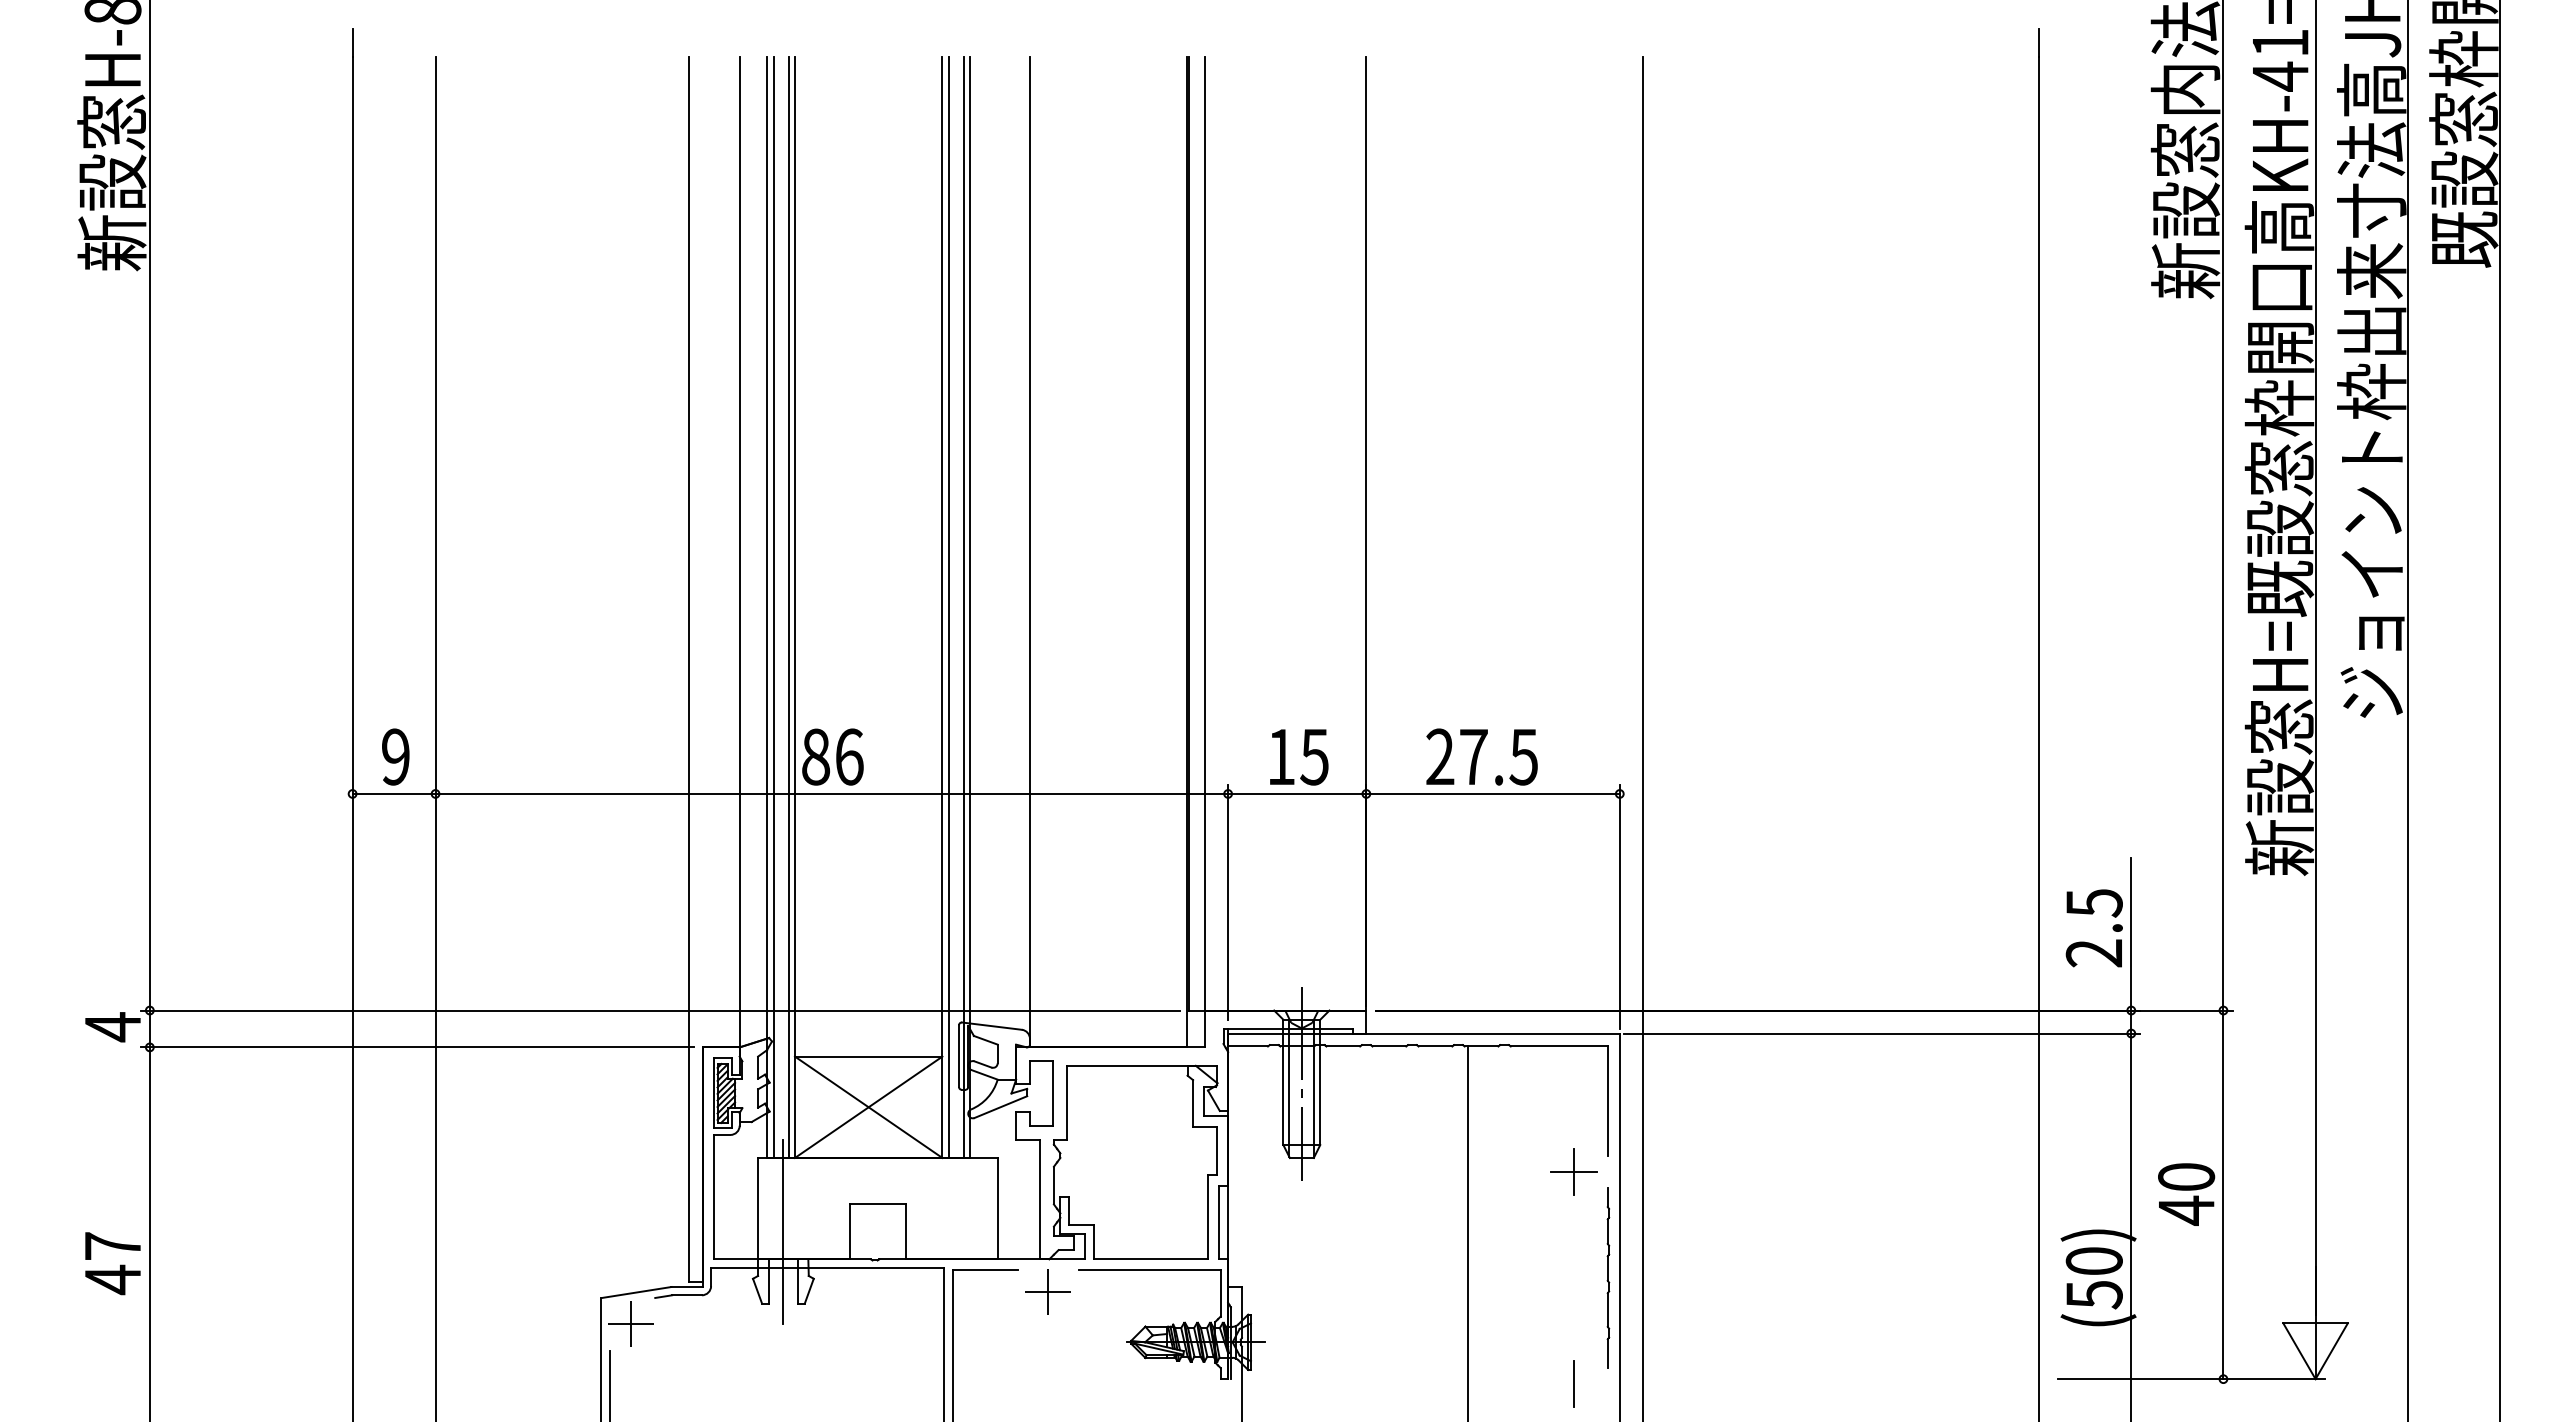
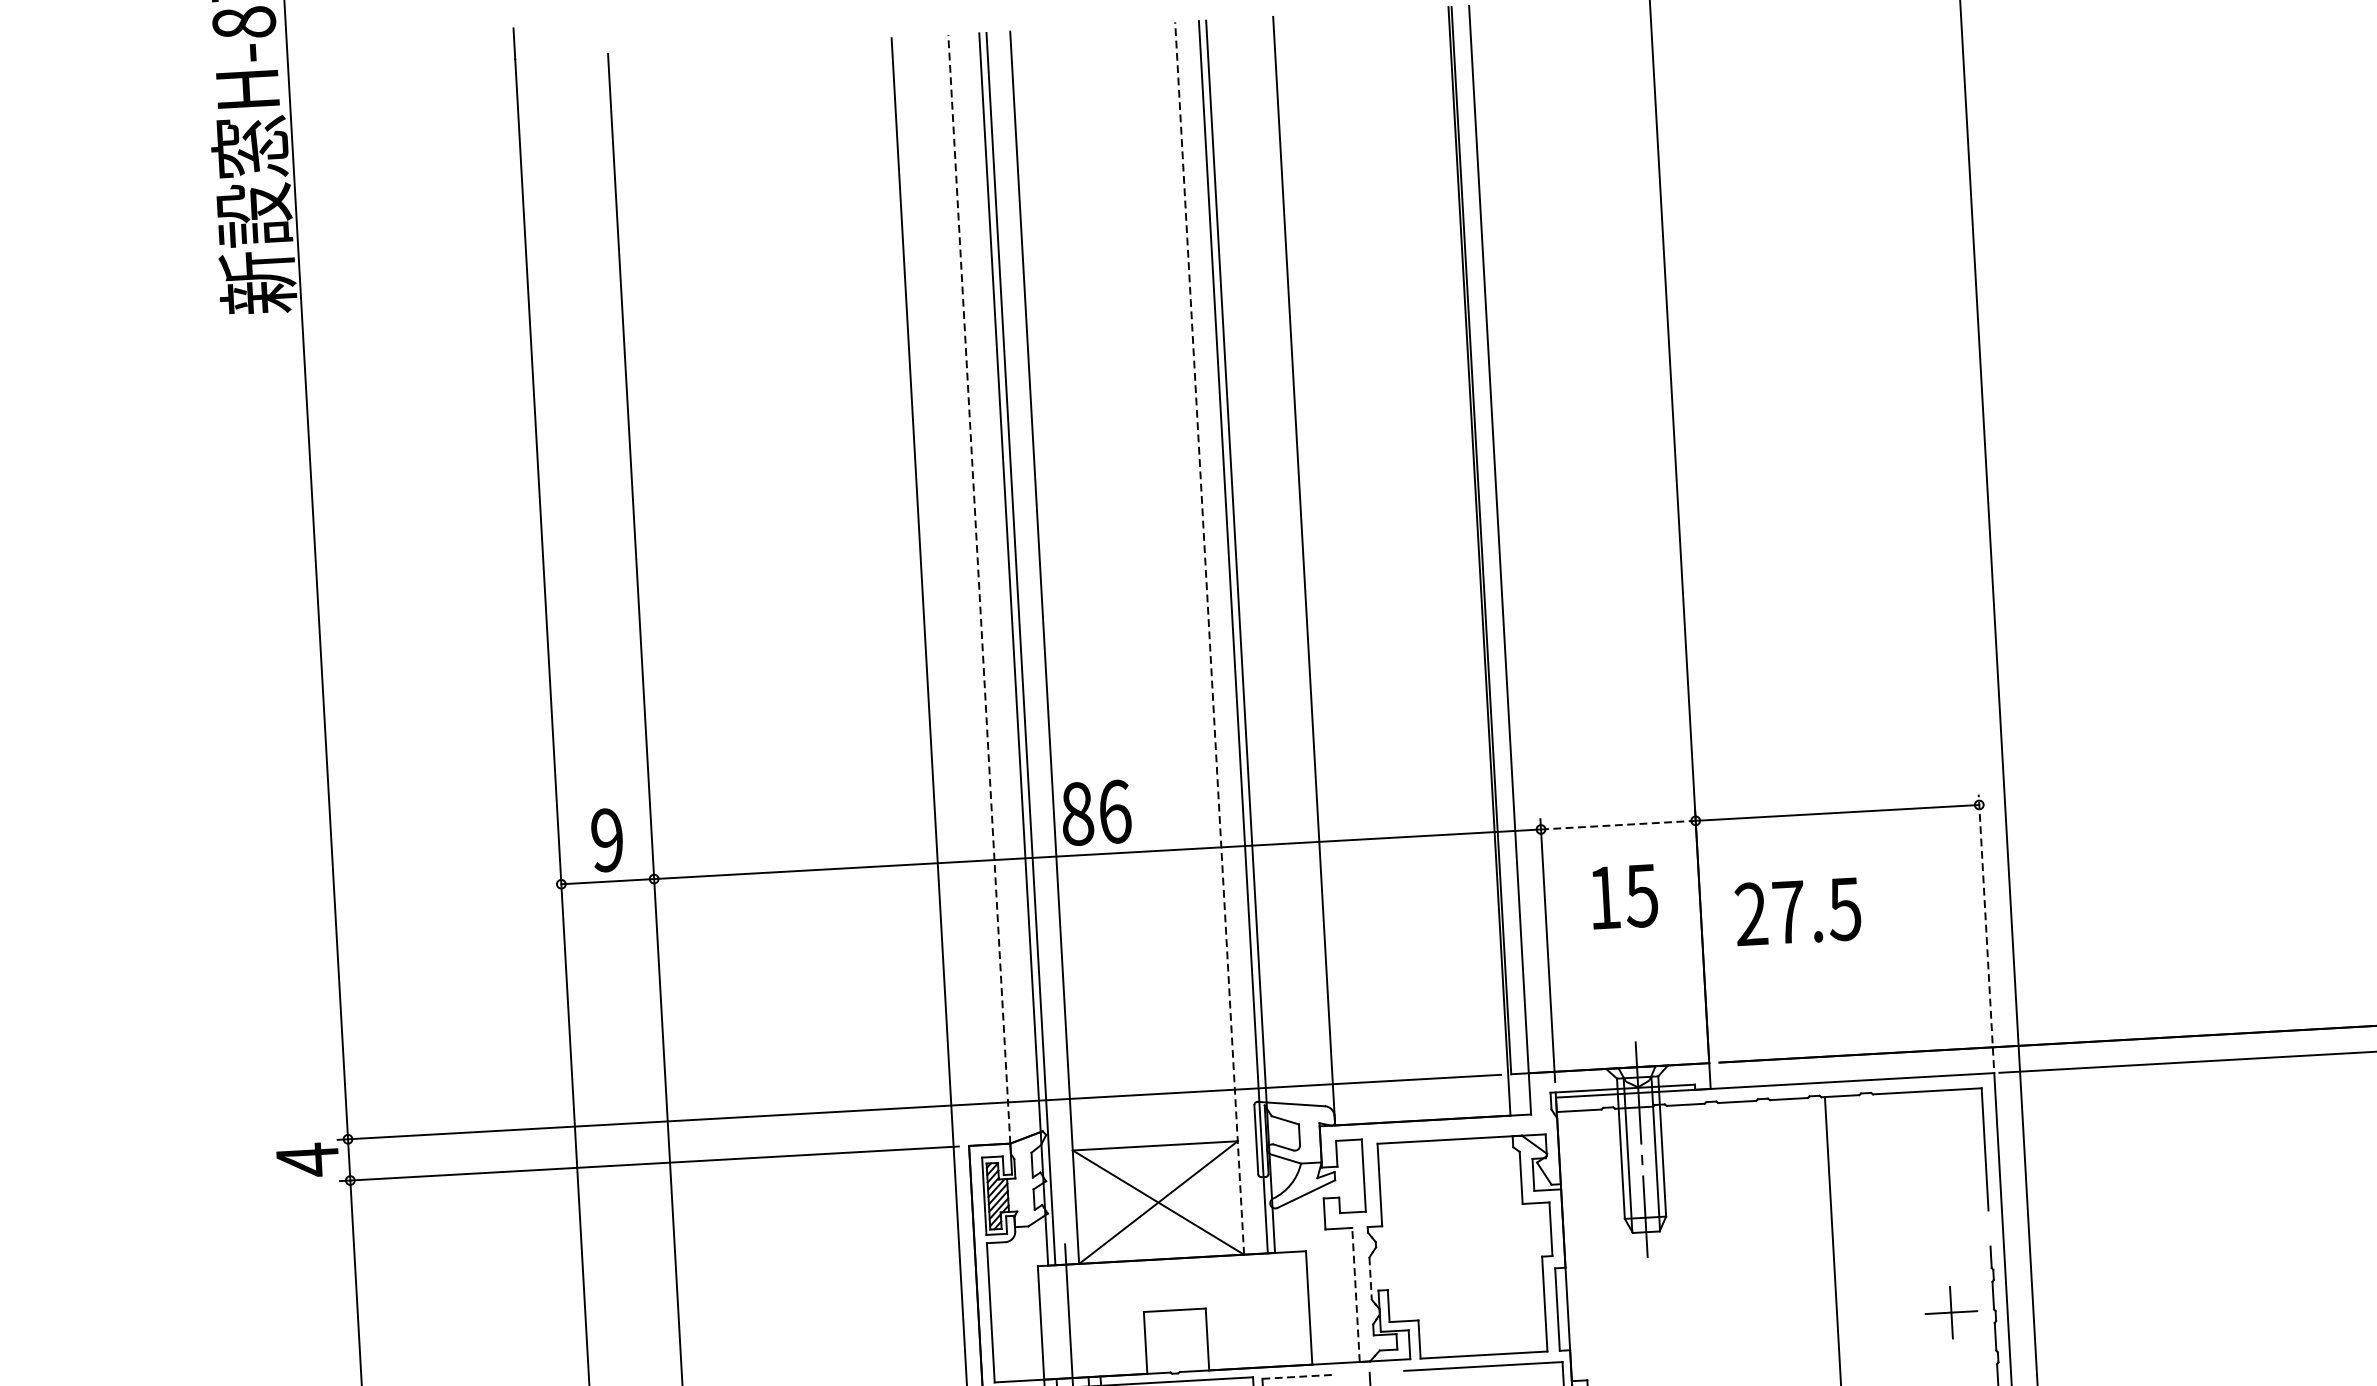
line: (739, 551) -> (979, 588), solid -> dashed
line: (788, 606) -> (1037, 647), removed
line: (948, 606) -> (1216, 637), removed
line: (942, 607) -> (1209, 638), solid -> dashed
text: (1481, 756) -> (1797, 911), moved
text: (1299, 757) -> (1624, 897), moved
line: (1297, 793) -> (1618, 824), solid -> dashed
line: (1619, 906) -> (1986, 930), solid -> dashed
part: (1573, 1171) -> (1951, 1312), moved
line: (1053, 1185) -> (1370, 1278), solid -> dashed
line: (1040, 1199) -> (1356, 1295), solid -> dashed
line: (985, 1269) -> (1299, 1376), solid -> dashed

